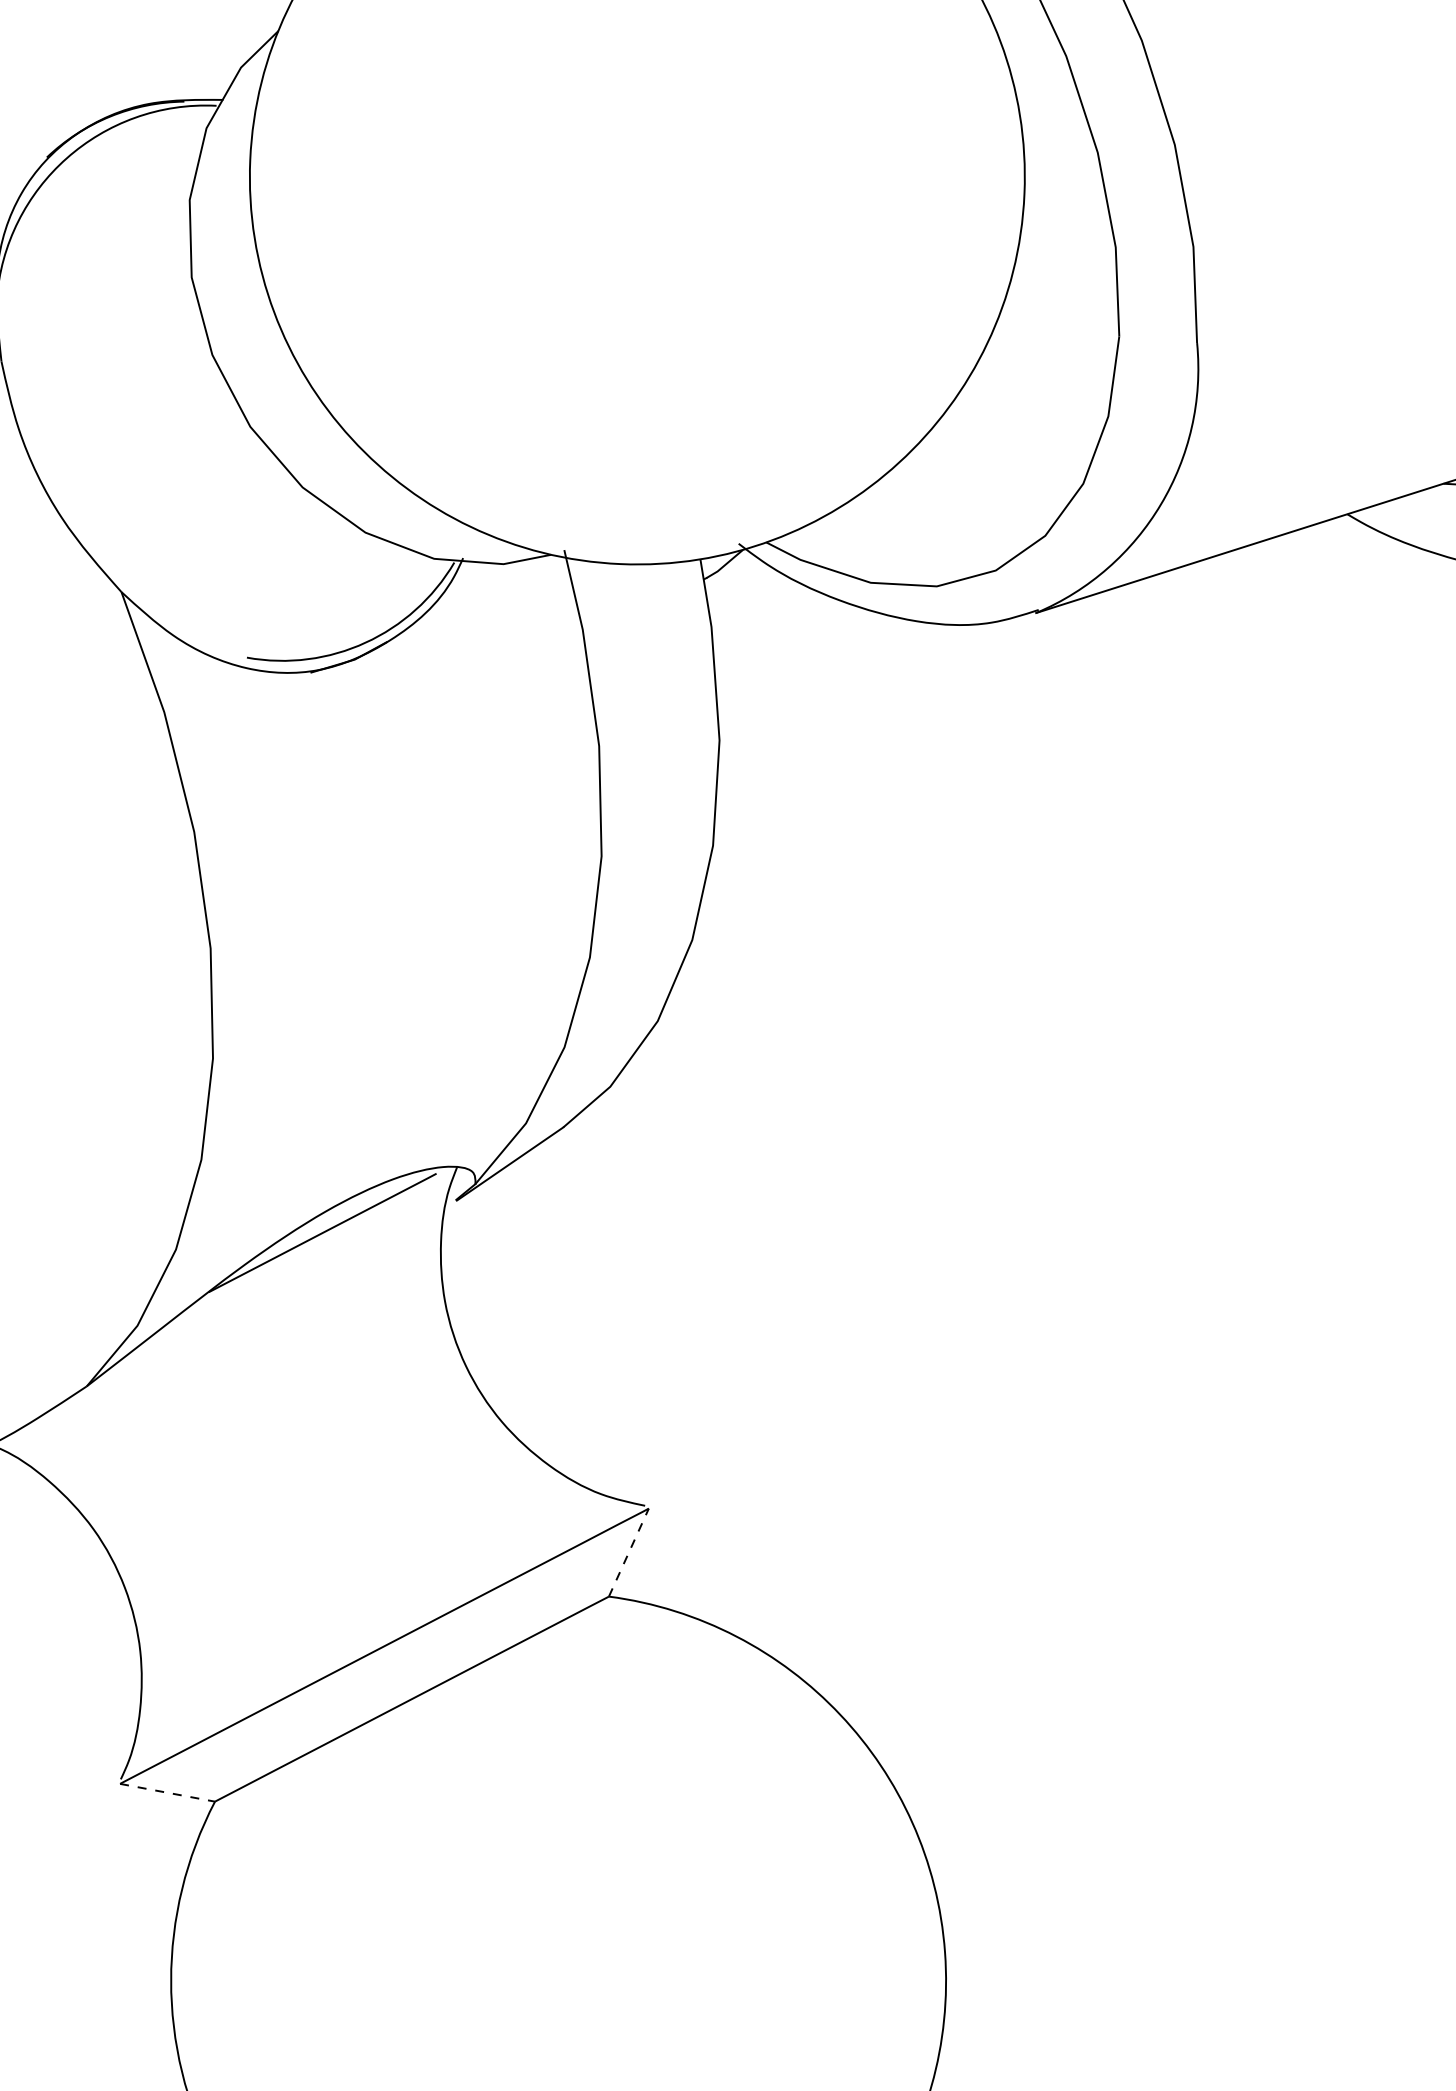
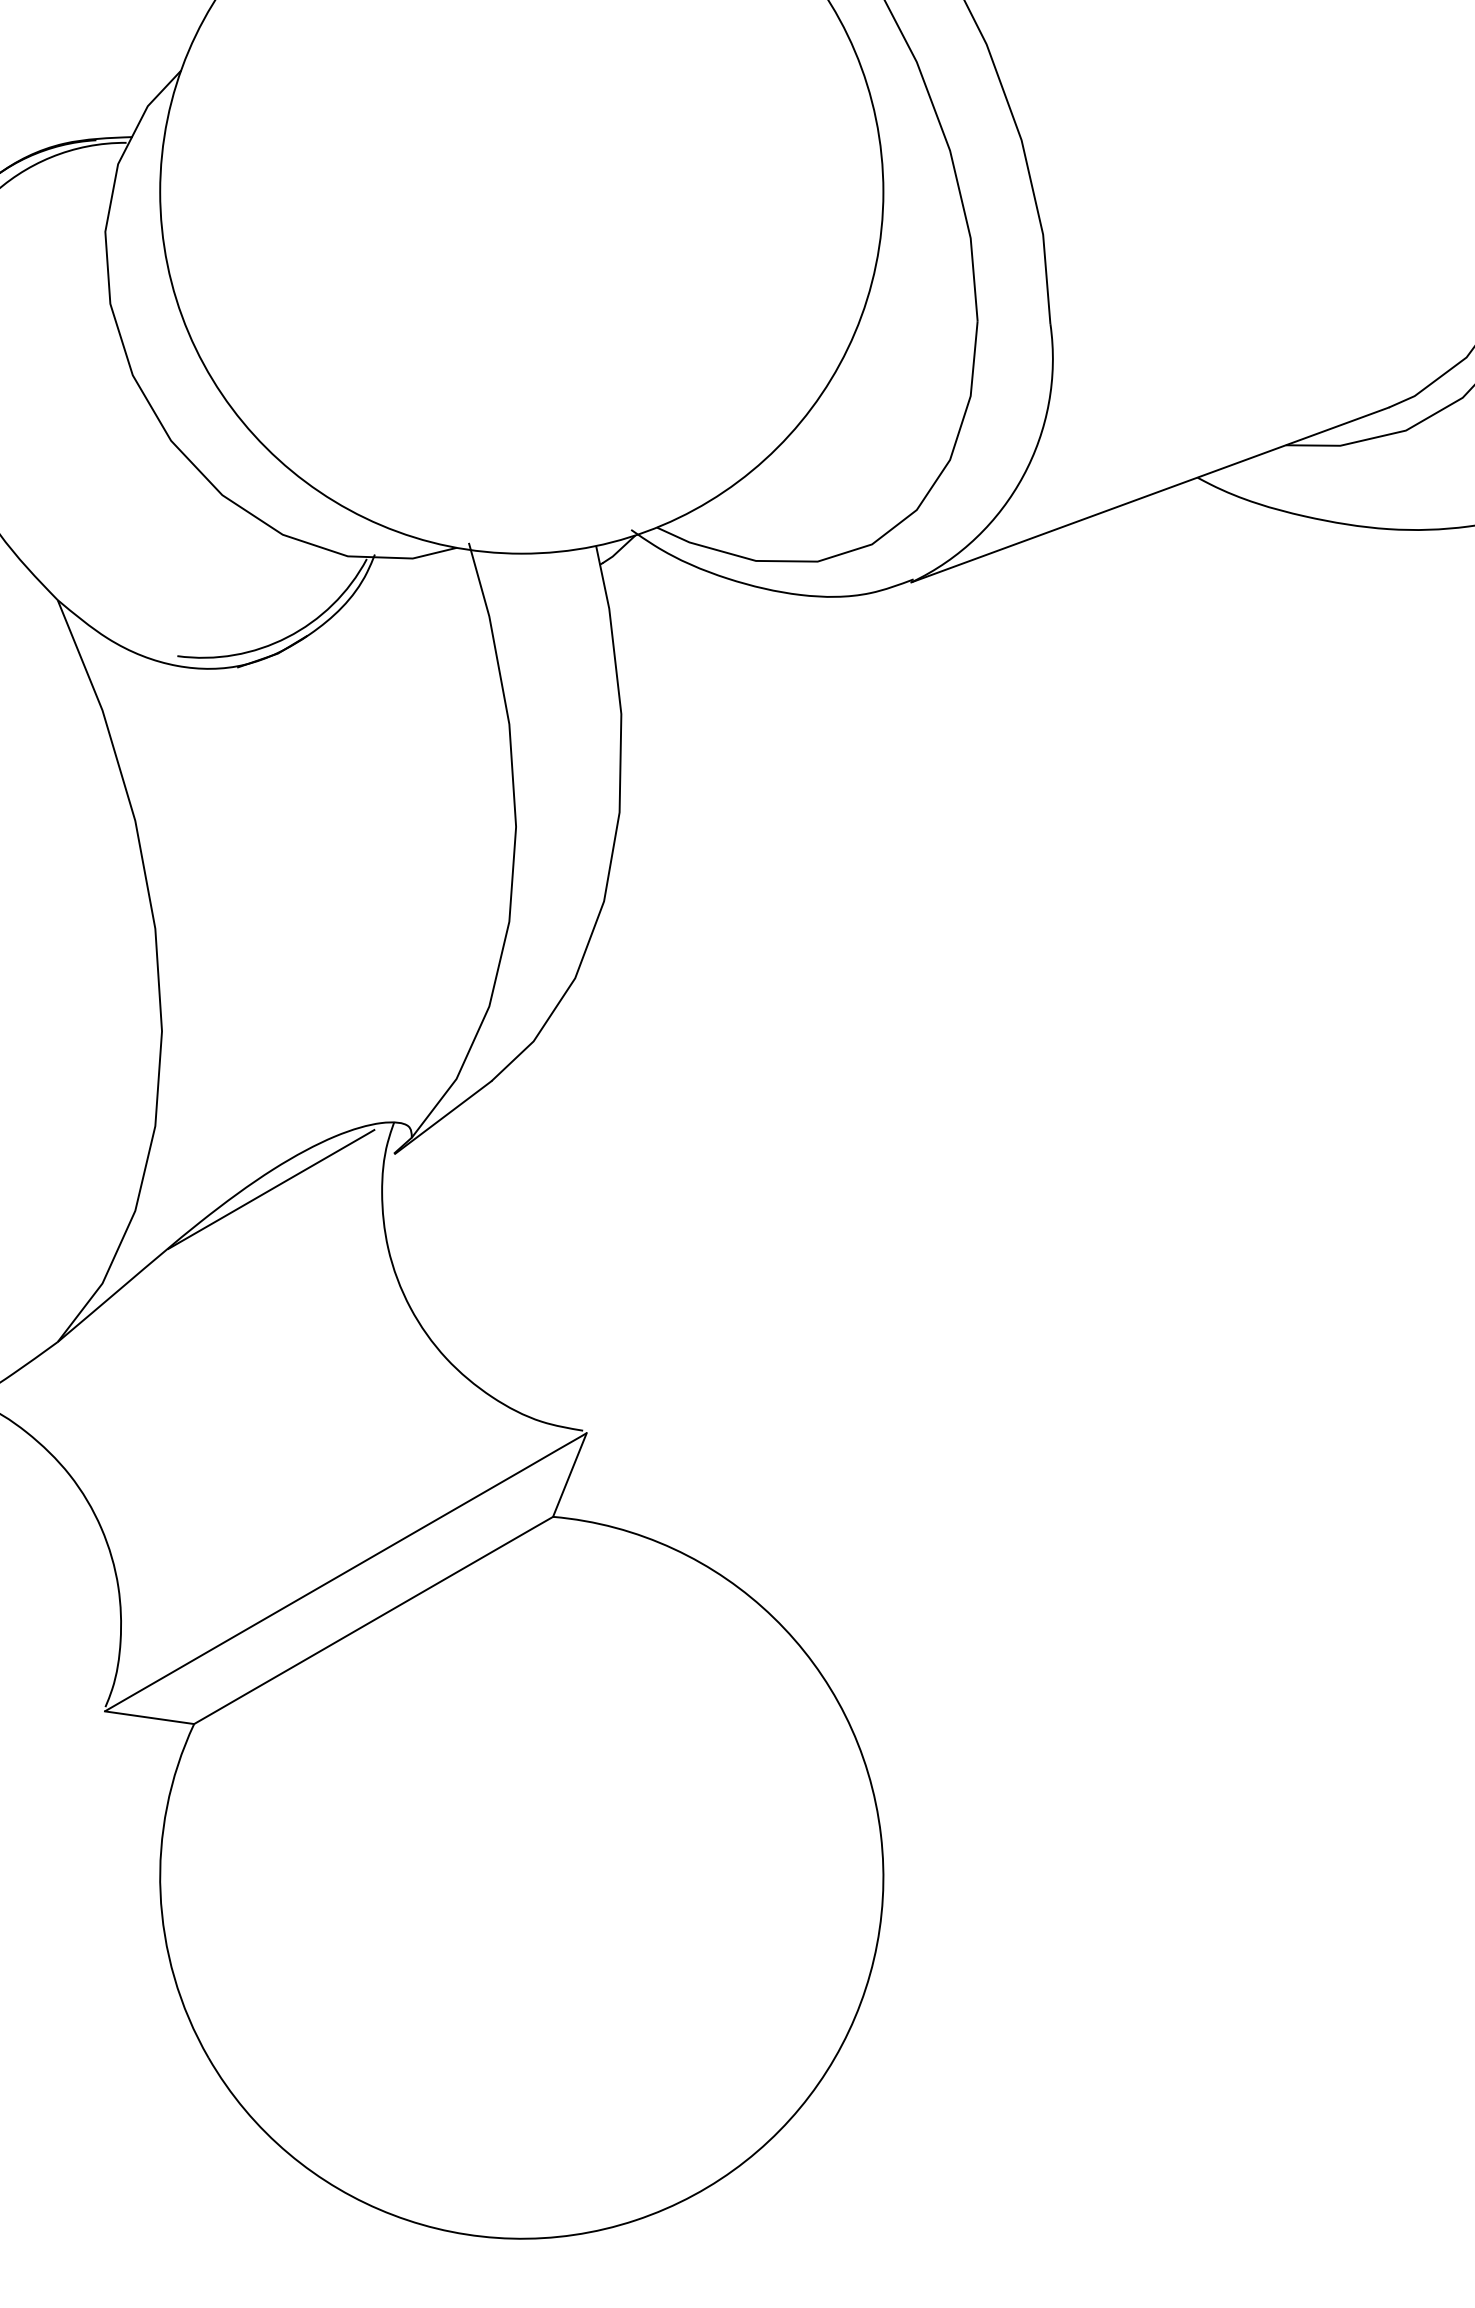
line: (629, 1552) -> (570, 1474), dashed -> solid
line: (168, 1792) -> (150, 1717), dashed -> solid

